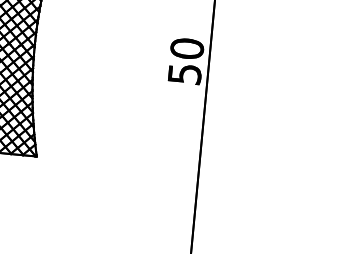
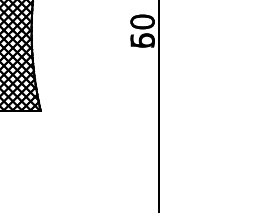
text: (184, 74) -> (142, 40), 50 -> 60

